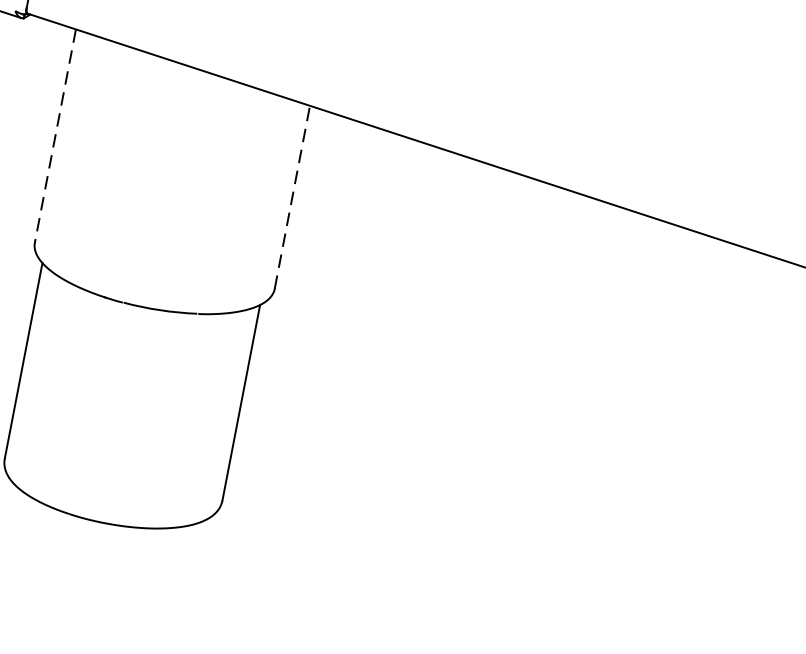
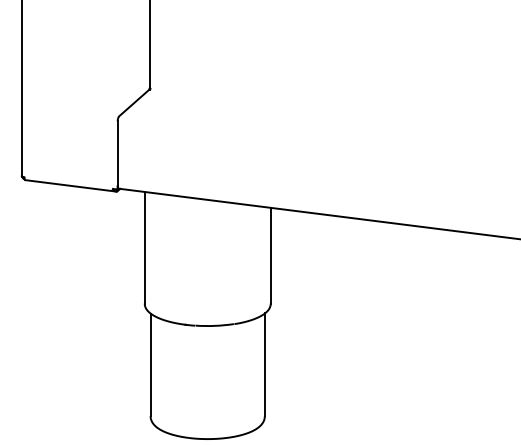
line: (55, 135) -> (144, 247), dashed -> solid
line: (292, 196) -> (270, 255), dashed -> solid

